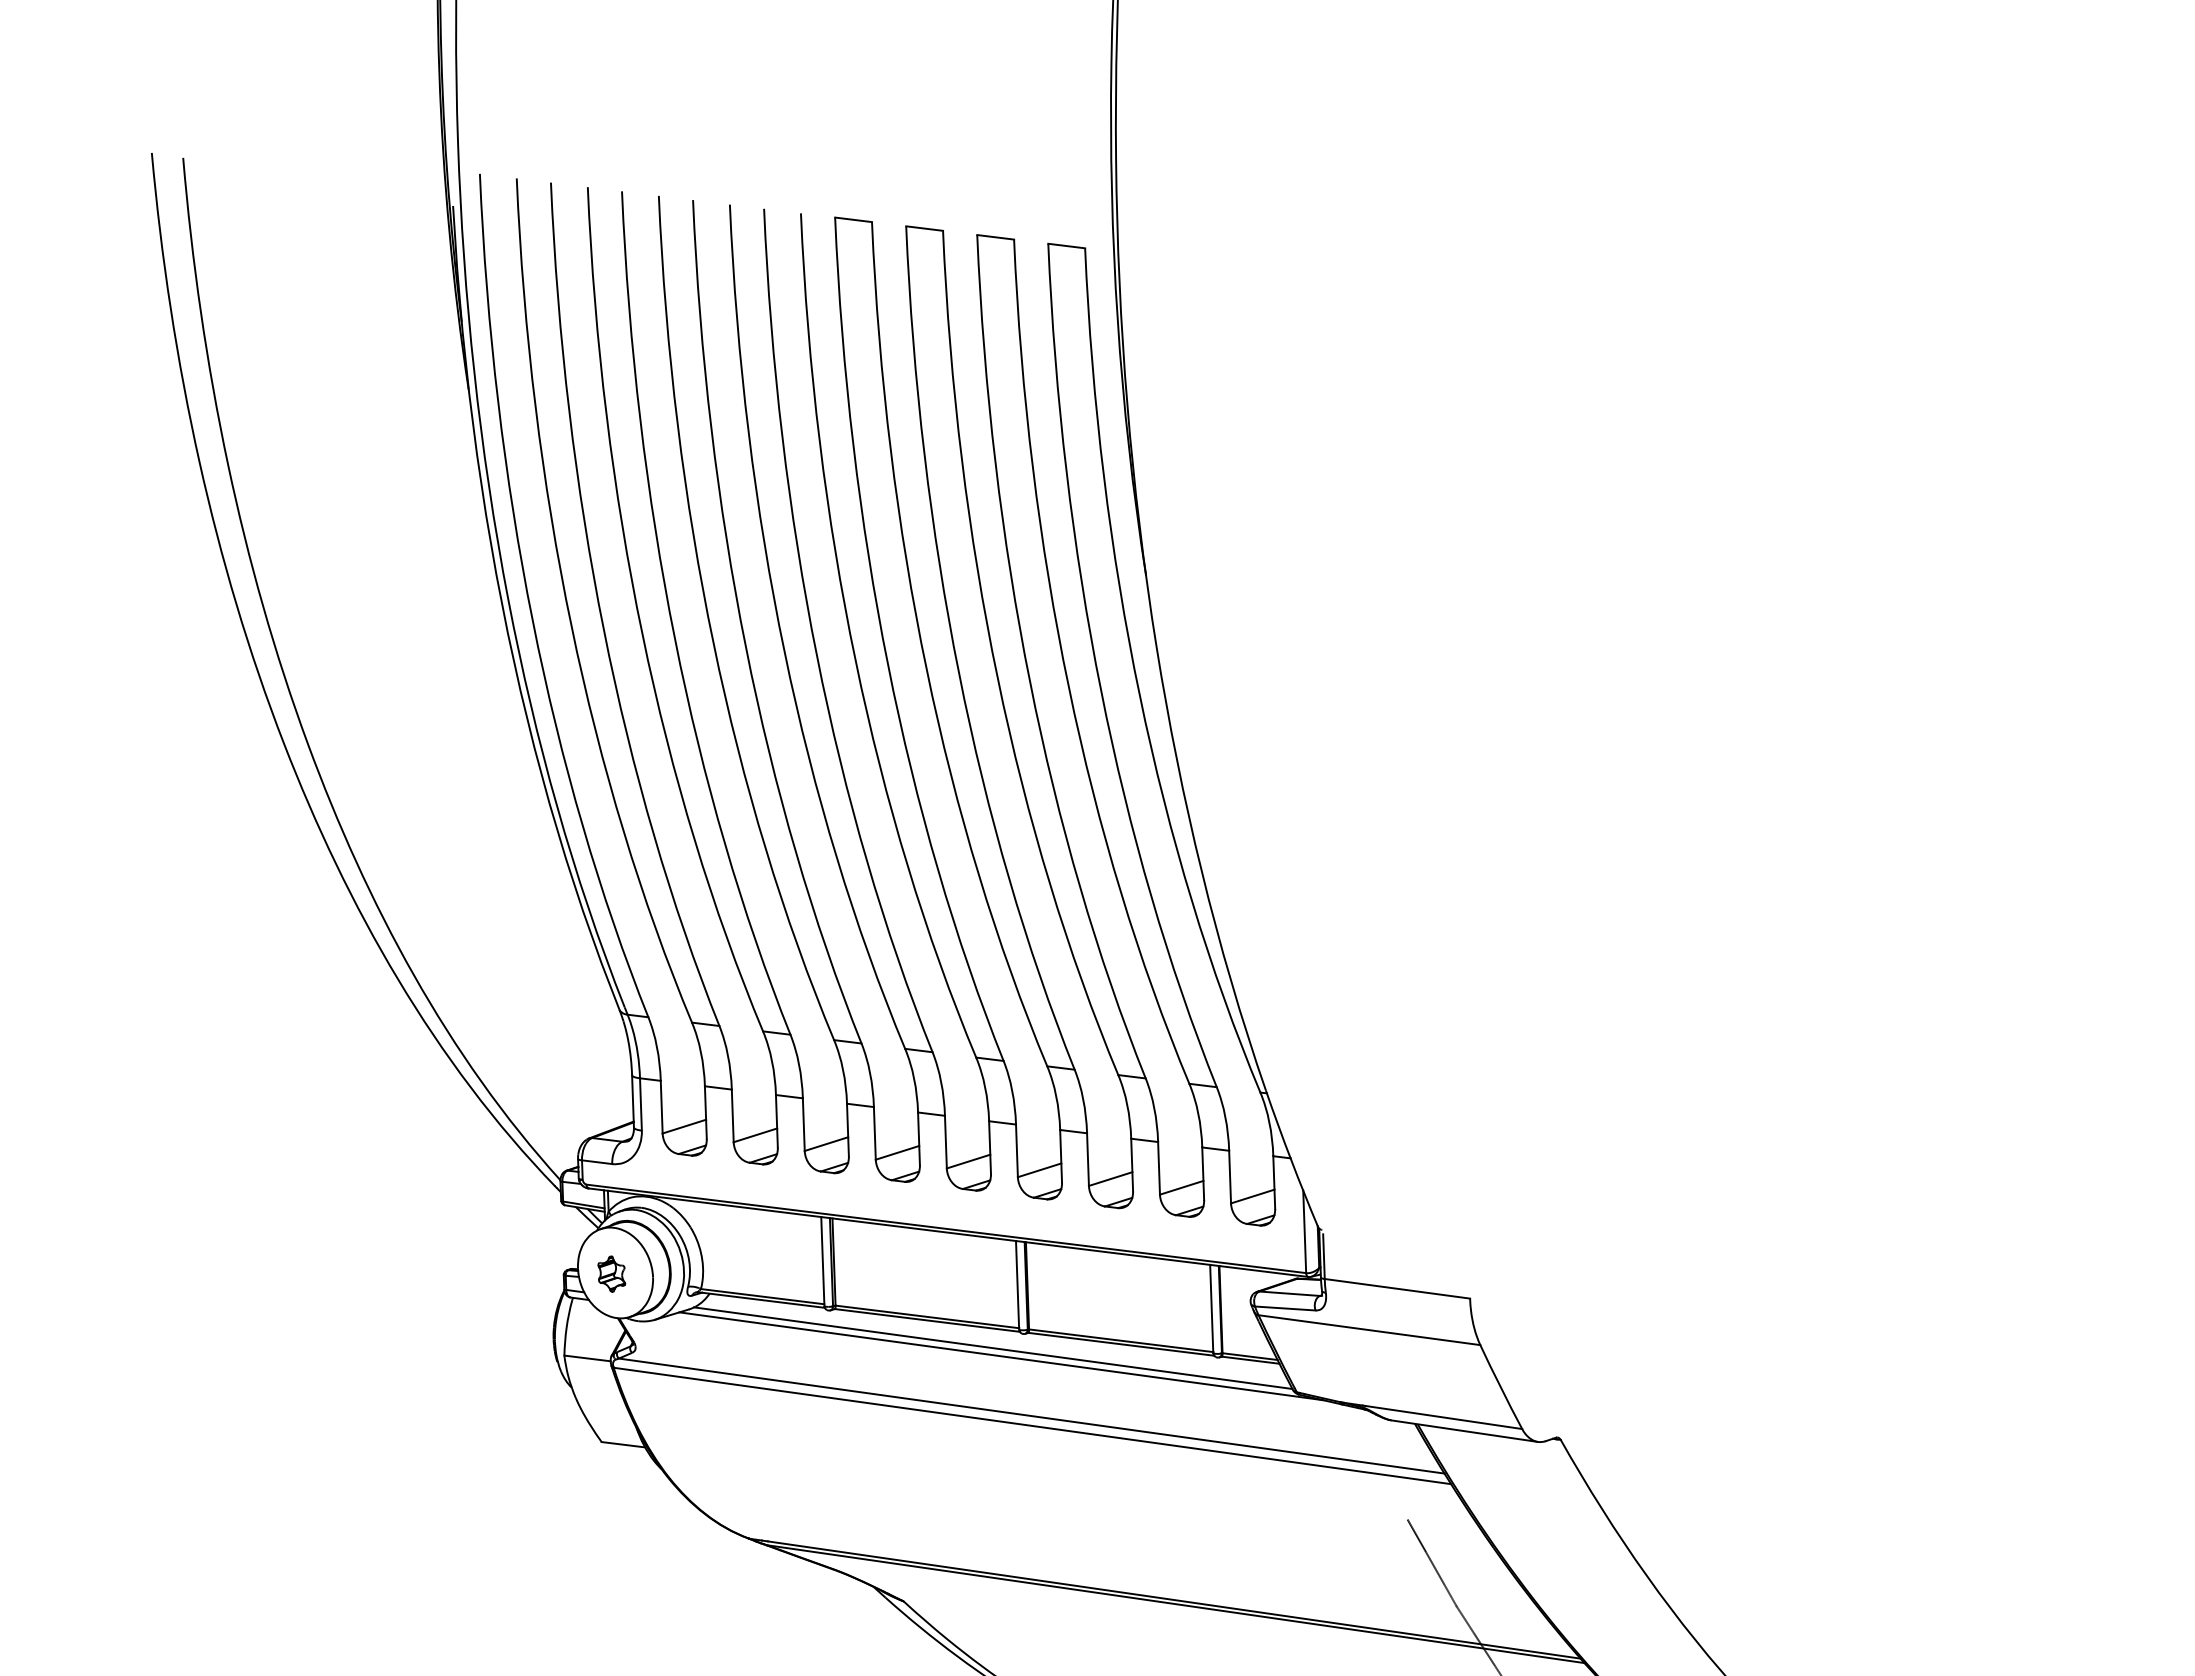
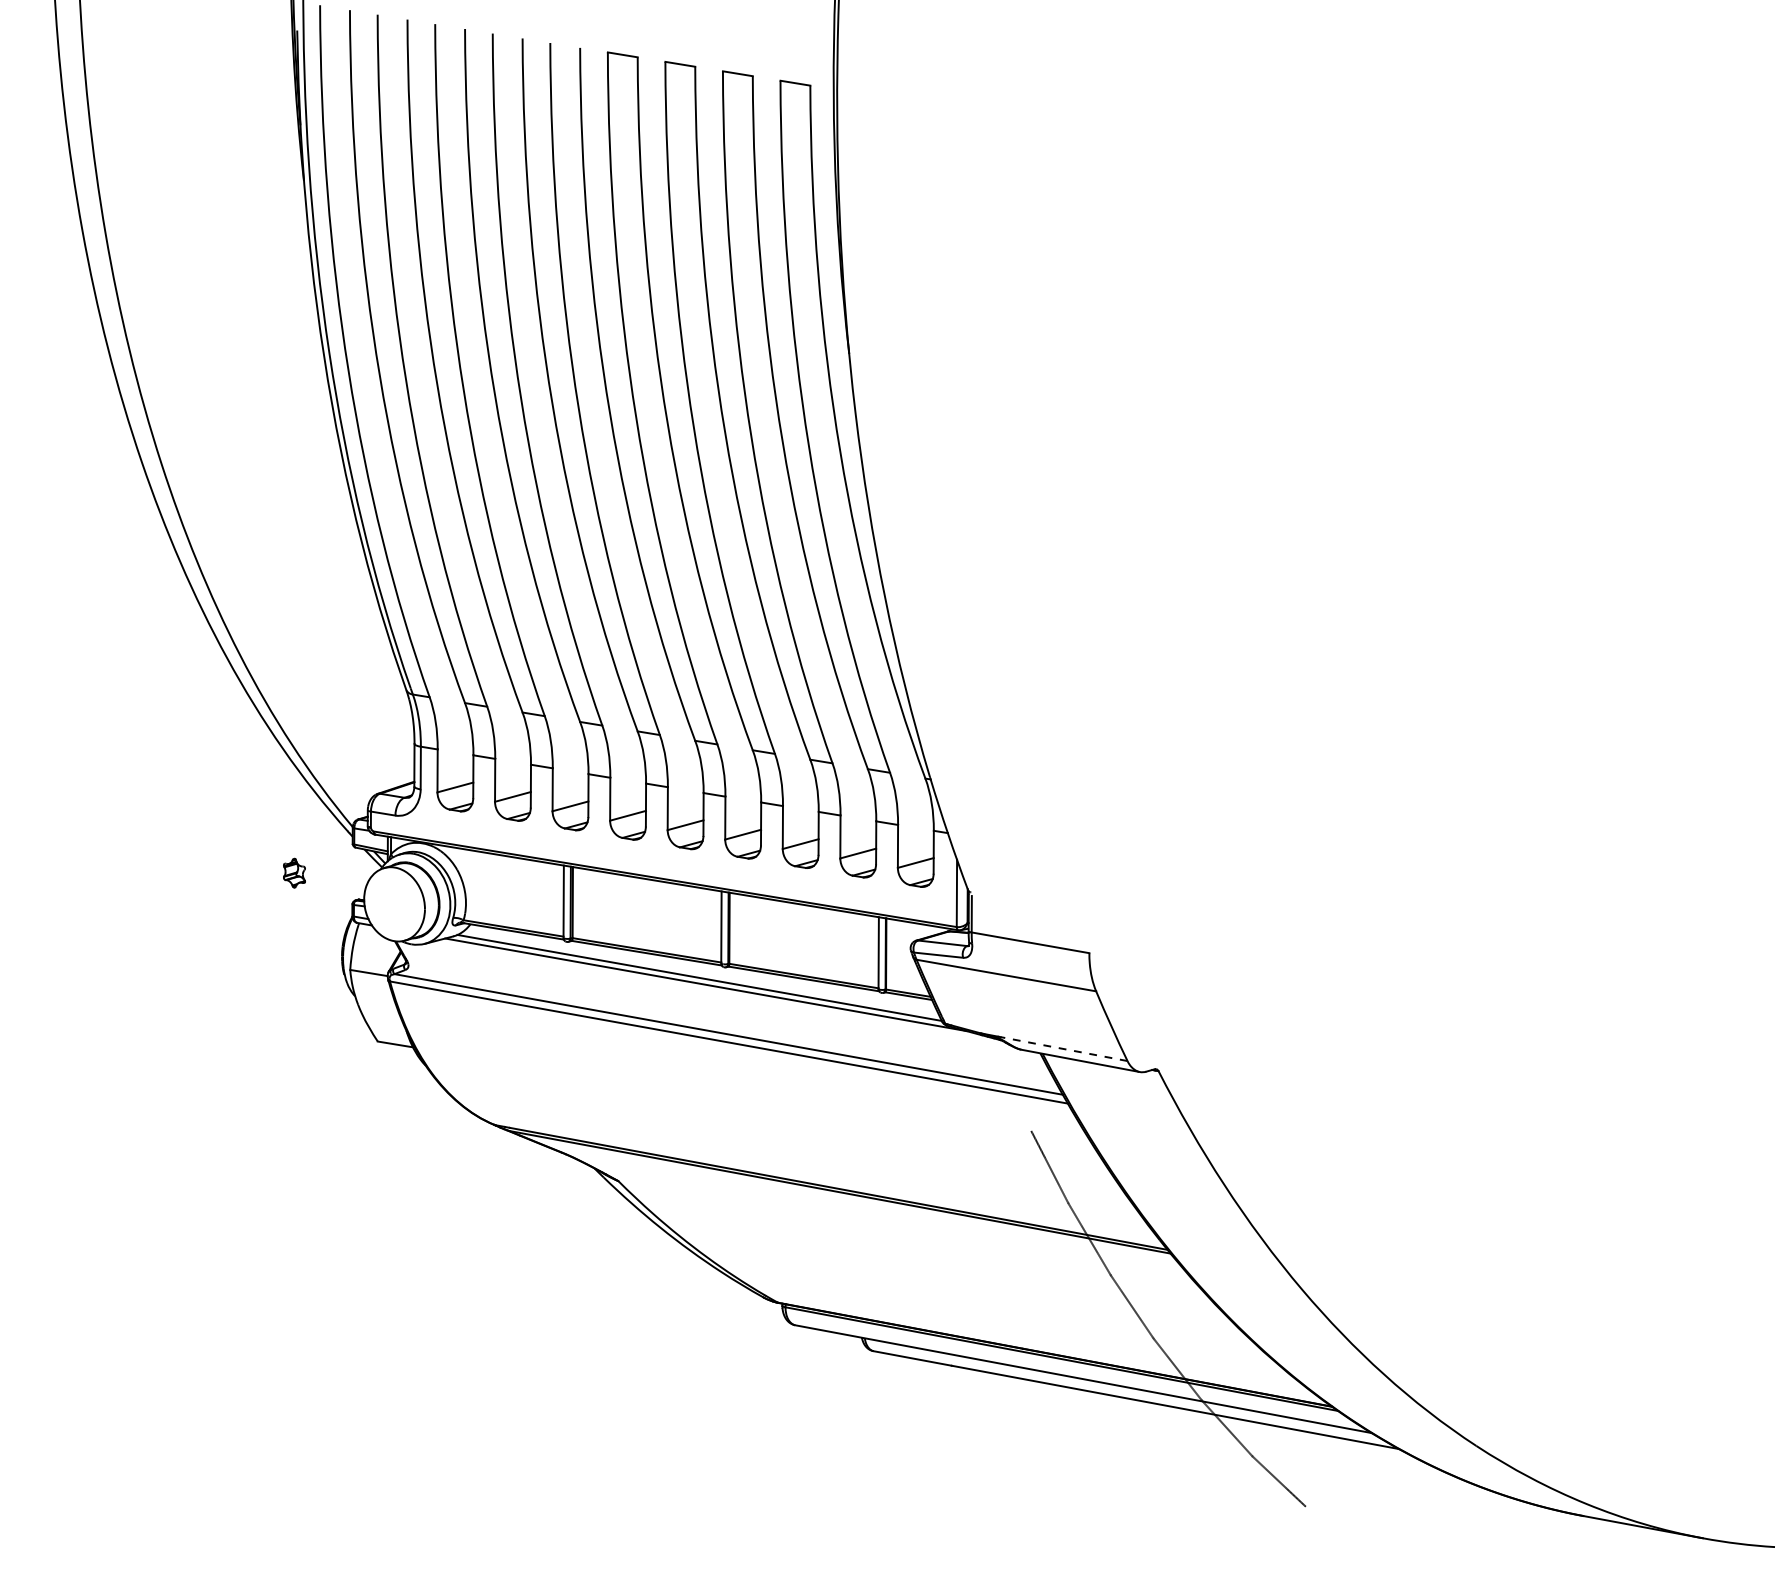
part: (611, 1273) -> (294, 872), moved
line: (1444, 1417) -> (1064, 1049), solid -> dashed

